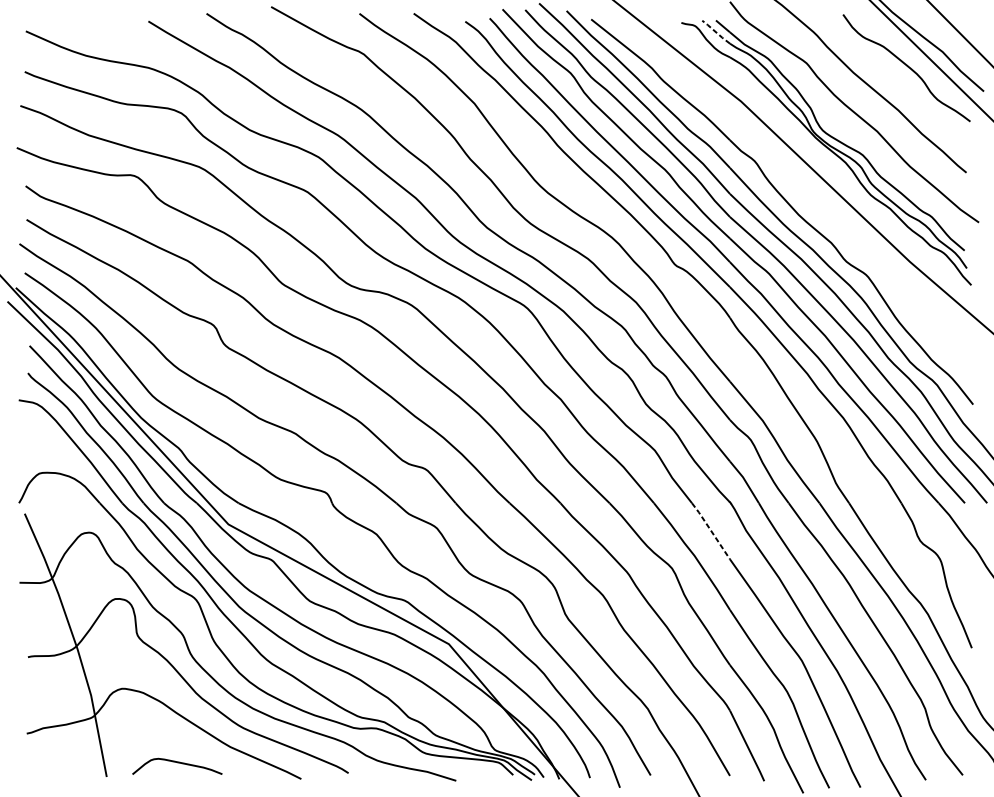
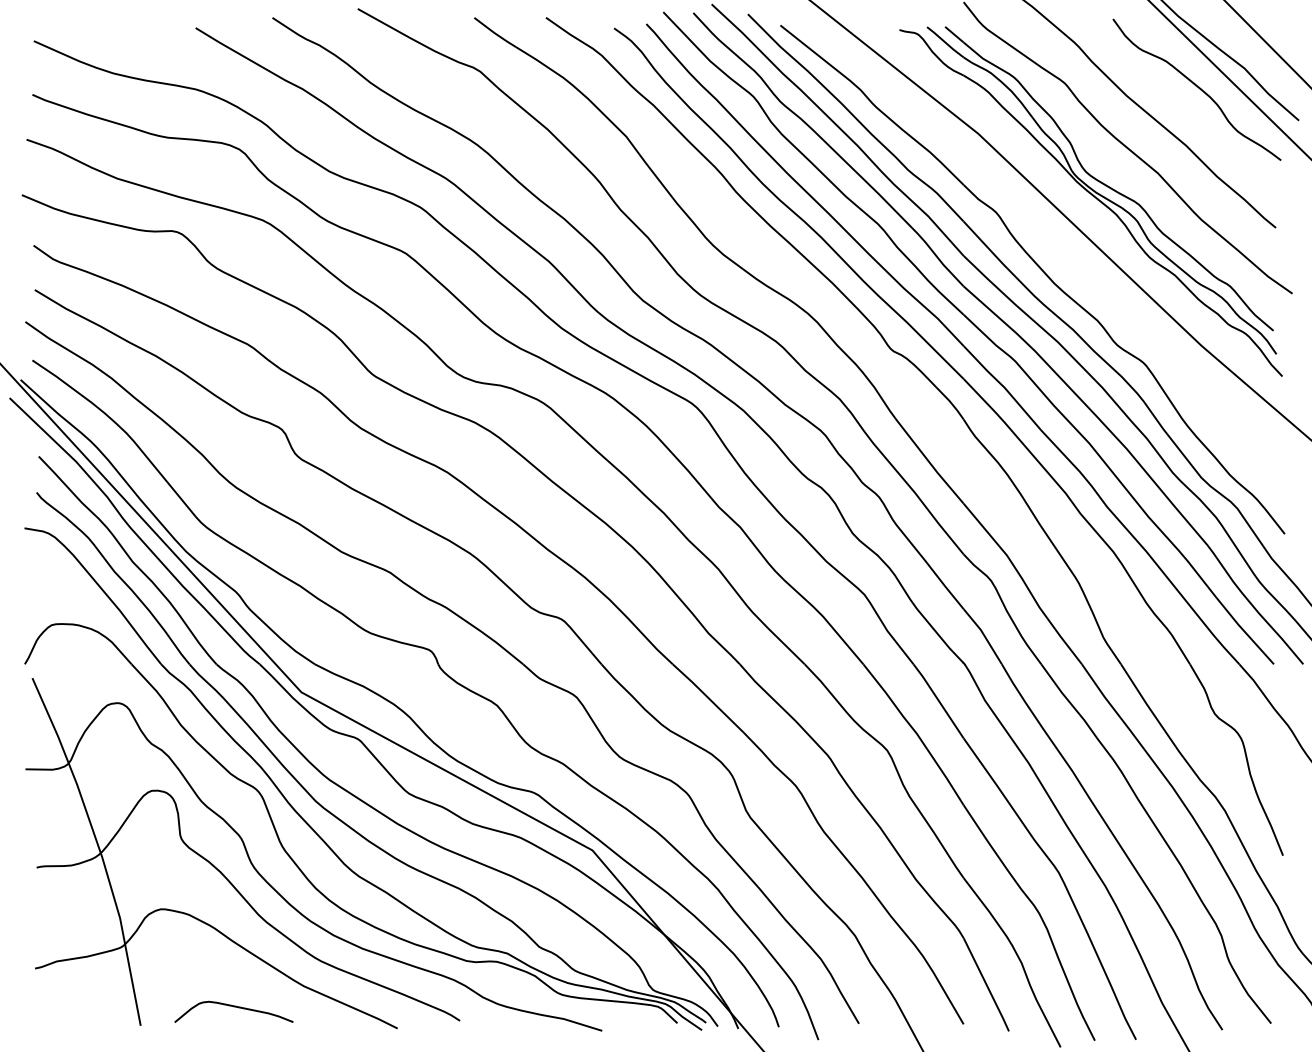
line: (715, 31) -> (944, 41), dashed -> solid
line: (710, 530) -> (938, 700), dashed -> solid

